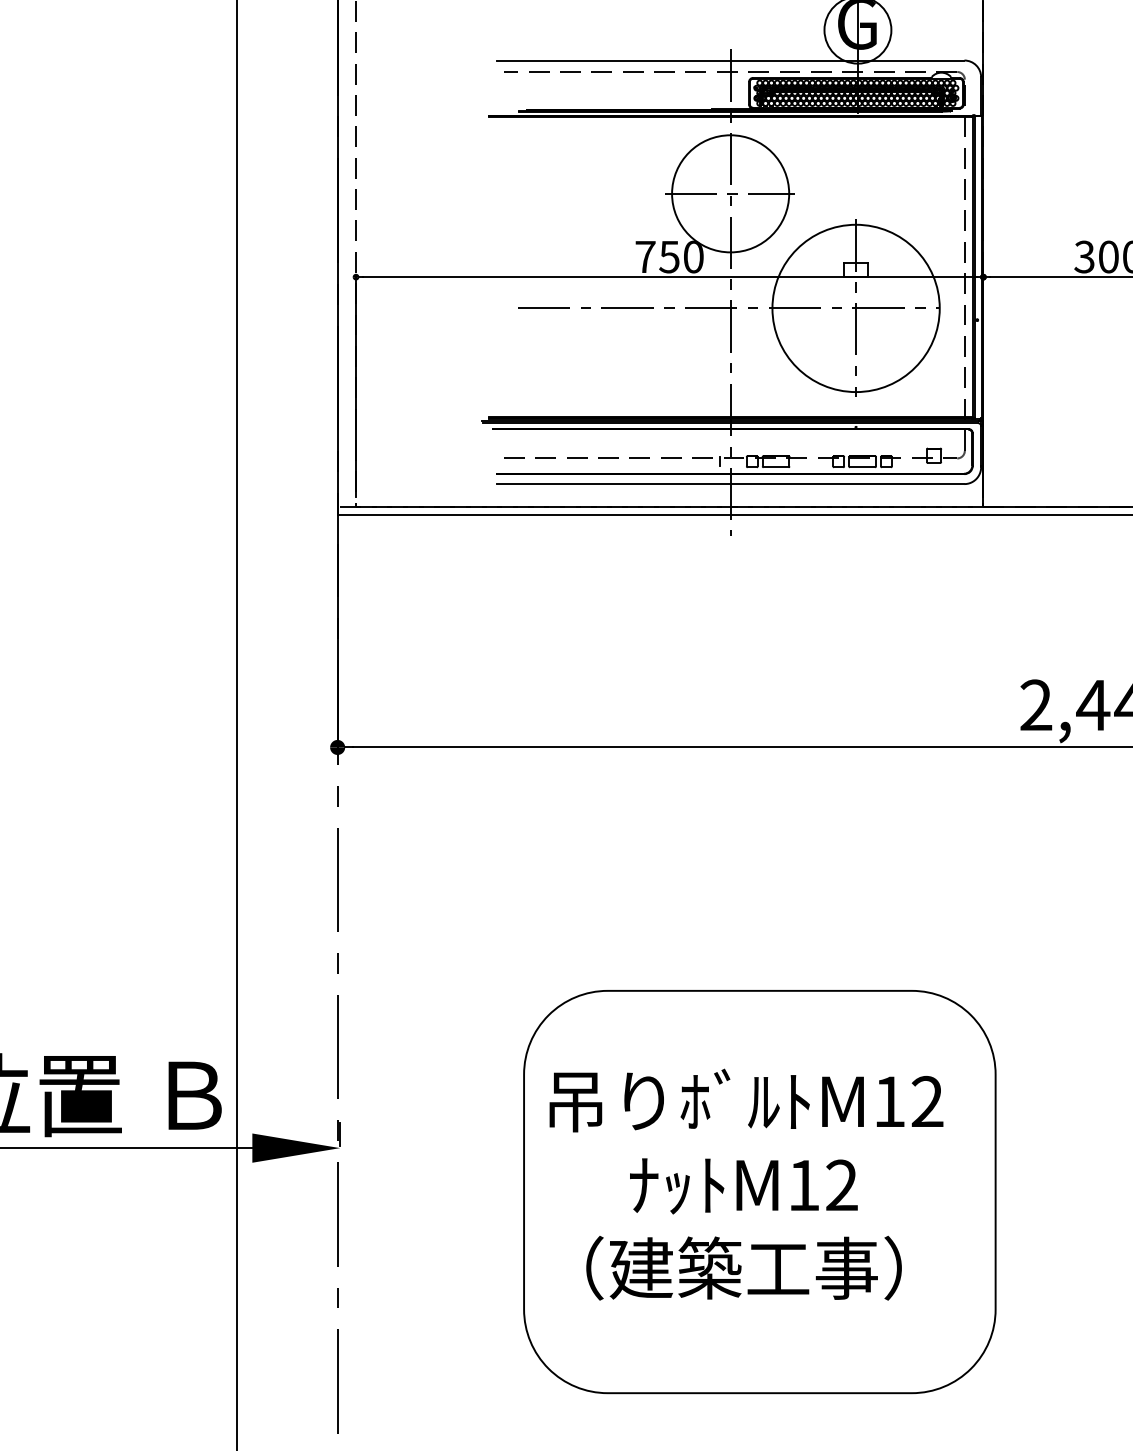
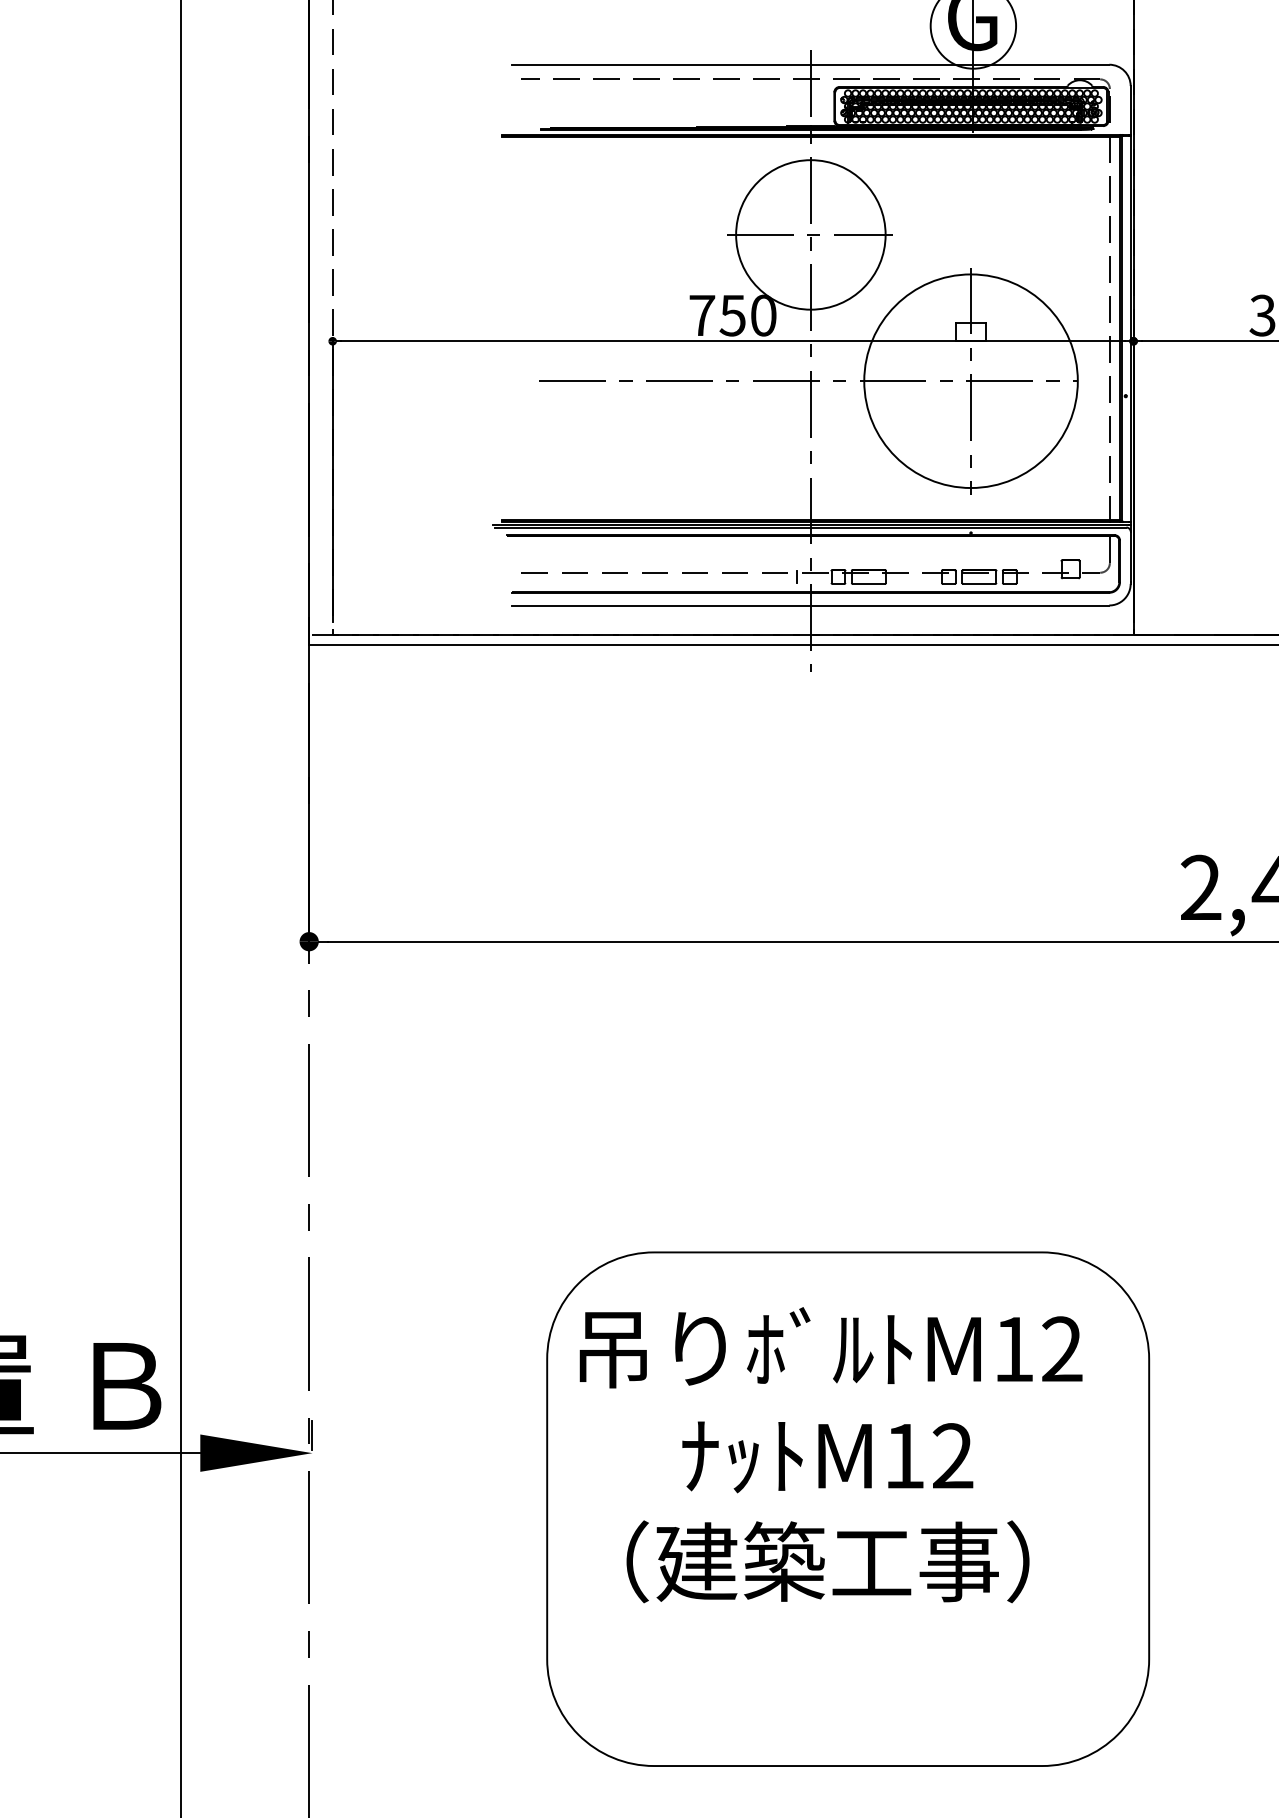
text: (746, 1184) -> (831, 1454), moved

